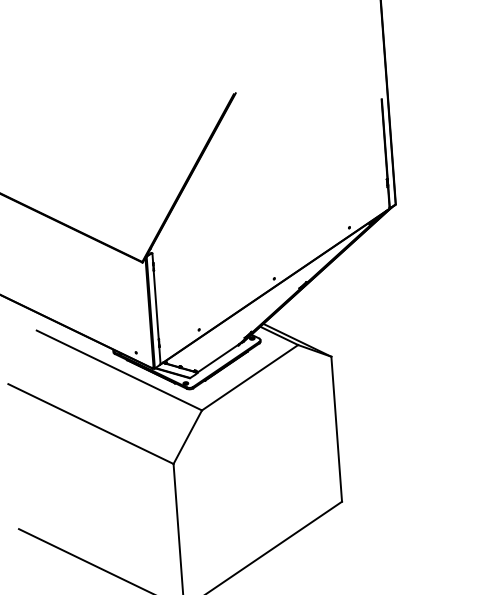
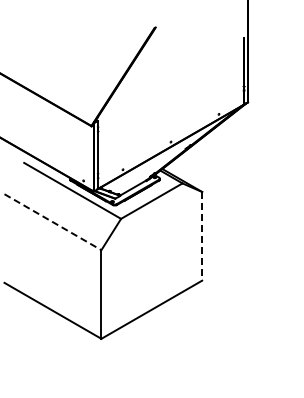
line: (90, 424) -> (52, 222), solid -> dashed
line: (337, 429) -> (202, 236), solid -> dashed

